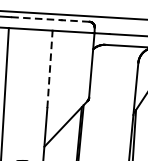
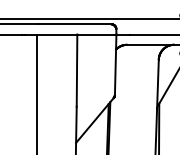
line: (50, 19) -> (74, 24), dashed -> solid
line: (50, 69) -> (77, 70), dashed -> solid

